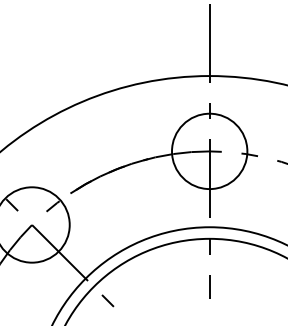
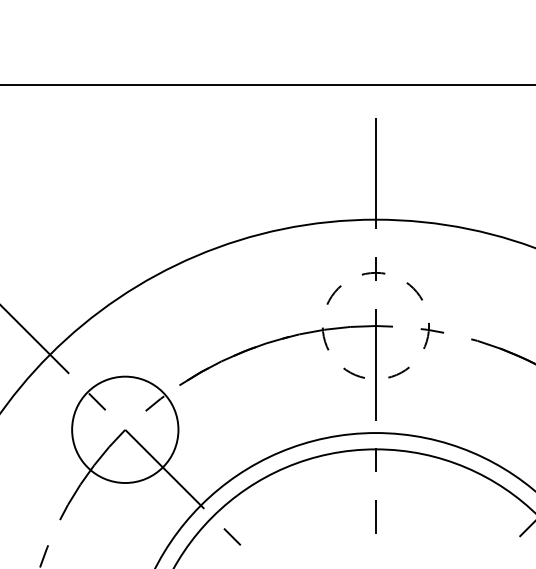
circle: (209, 151) -> (375, 325), solid -> dashed

